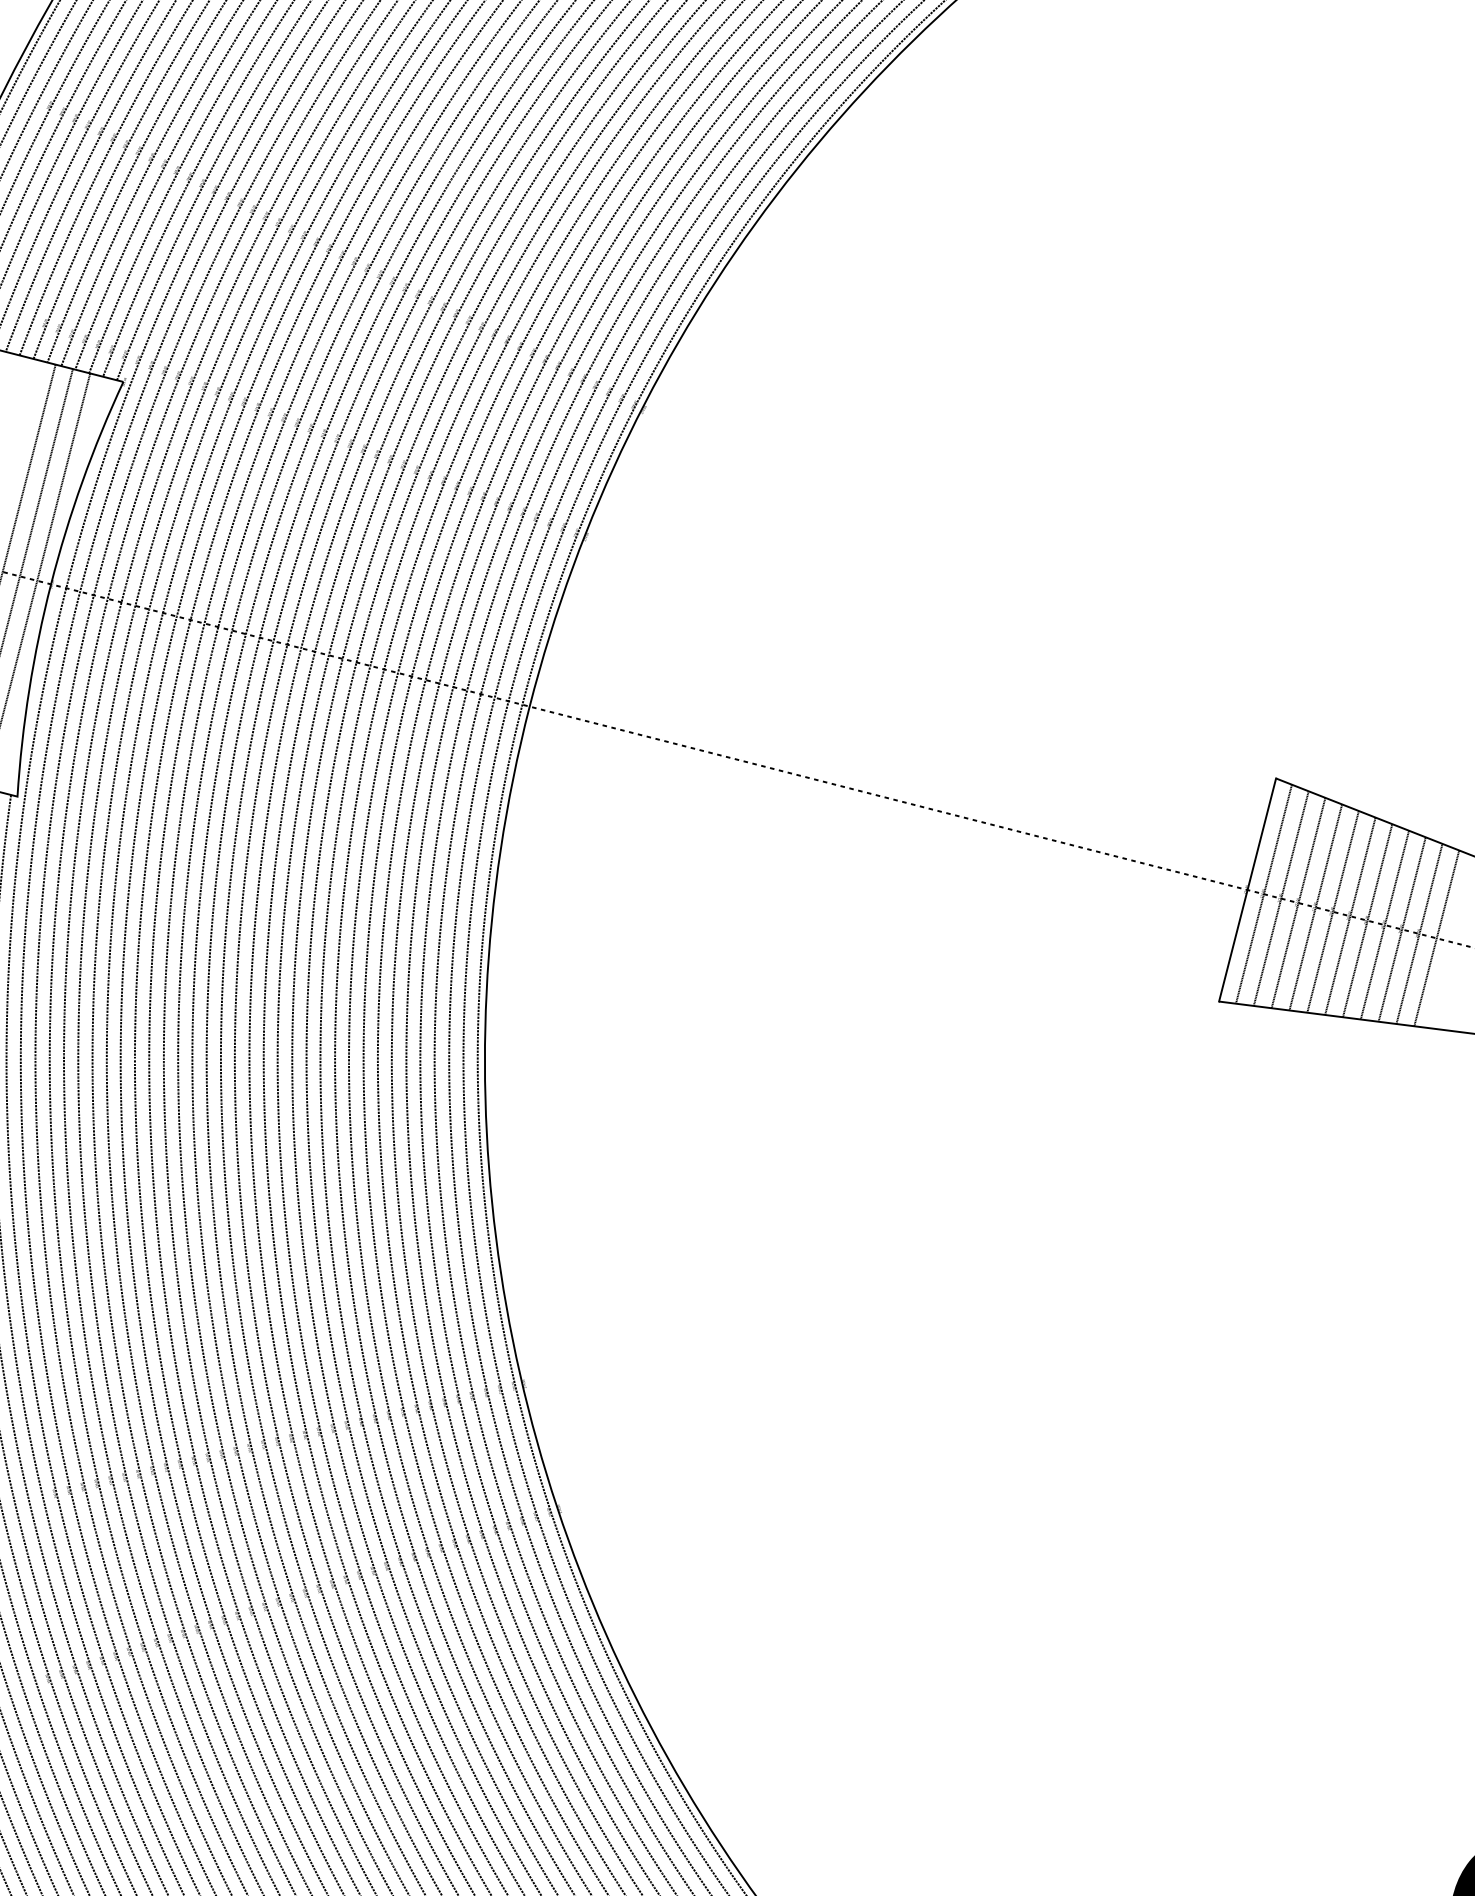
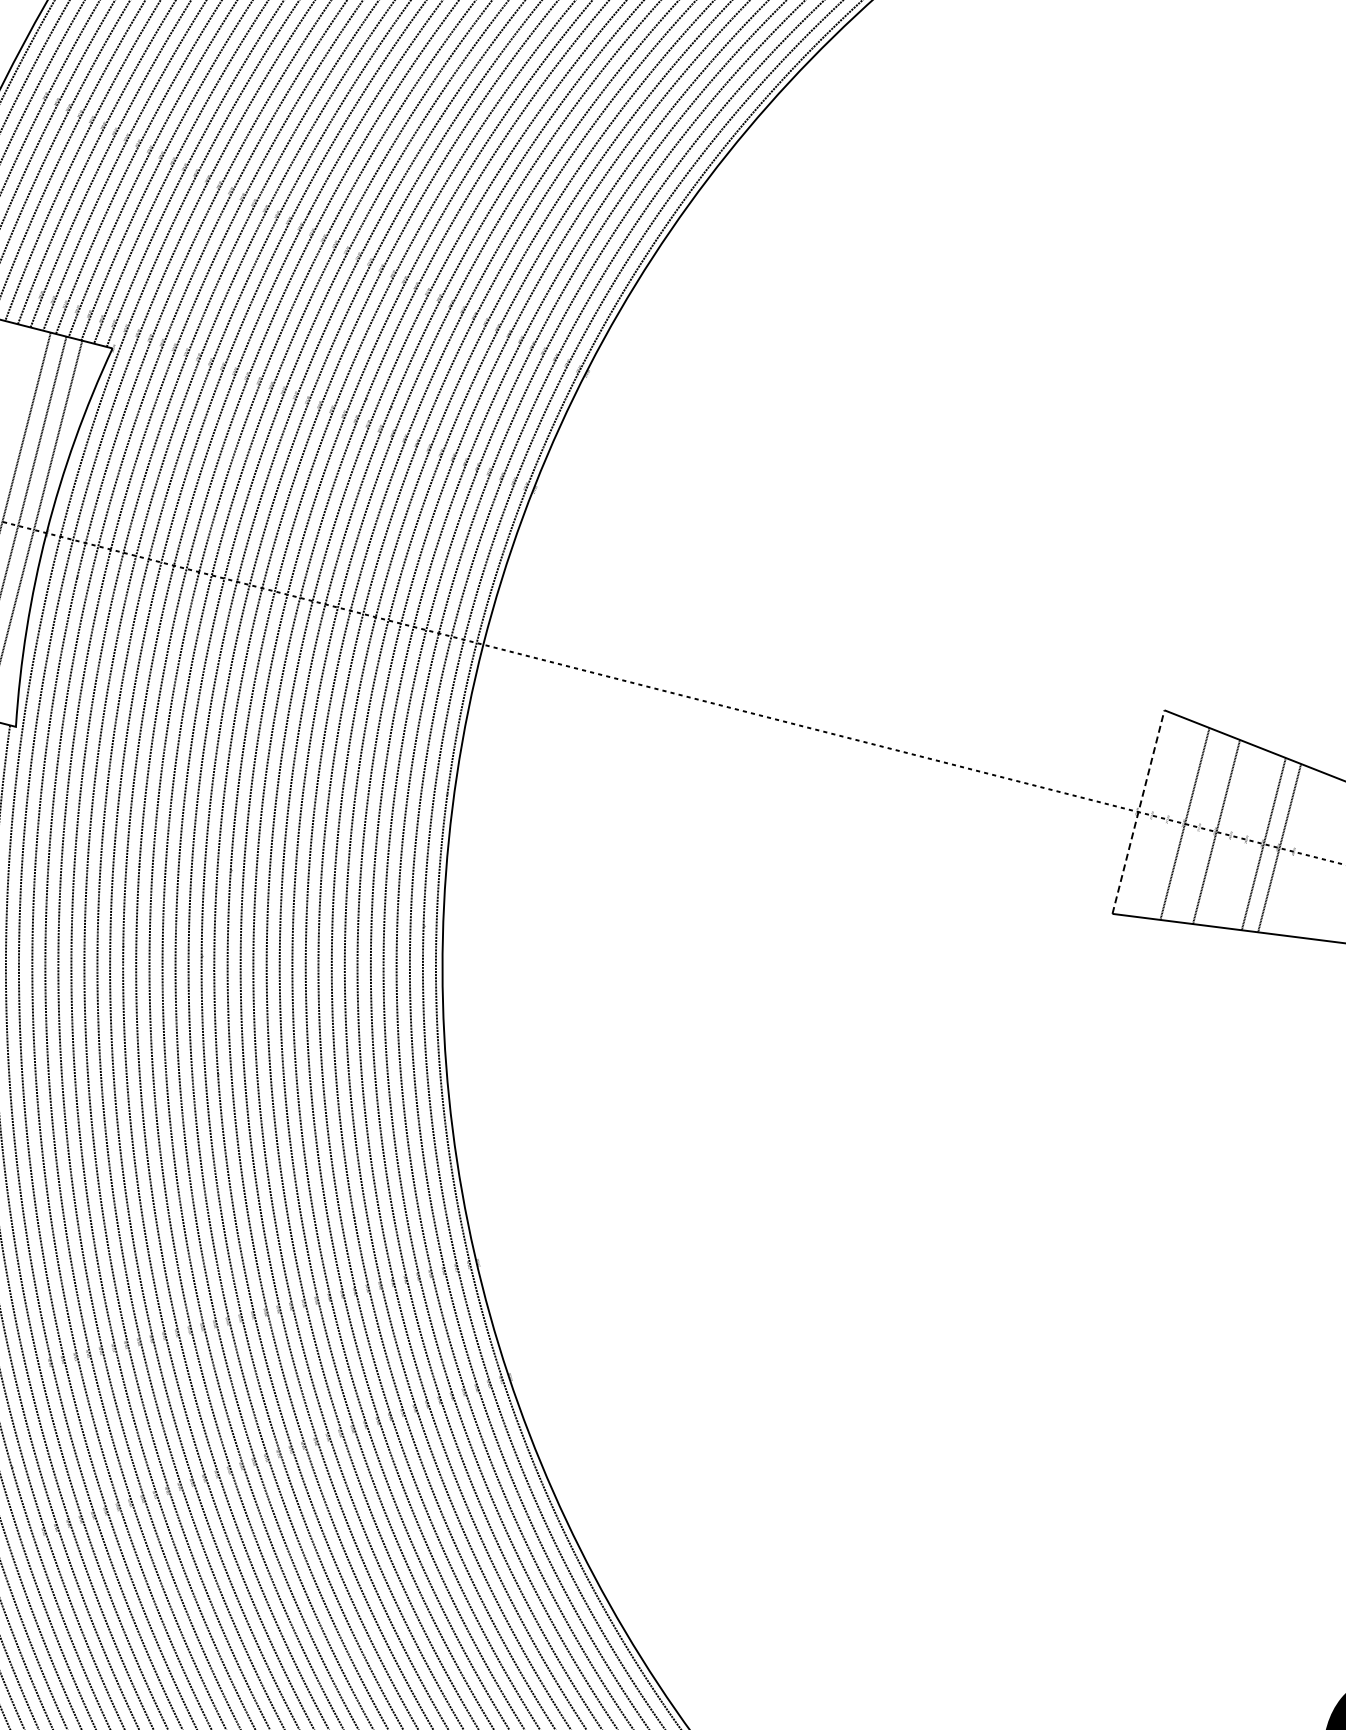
line: (1247, 889) -> (1138, 811), solid -> dashed
line: (1262, 893) -> (1152, 815), removed
line: (1281, 898) -> (1169, 819), removed
line: (1315, 908) -> (1200, 828), removed
line: (1350, 915) -> (1232, 835), removed
line: (1367, 921) -> (1247, 840), removed
line: (1419, 934) -> (1295, 852), removed
line: (1436, 937) -> (1310, 855), removed

